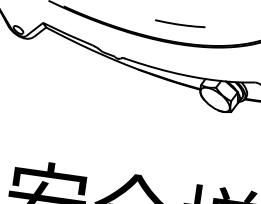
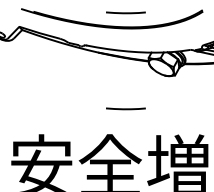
line: (162, 144) -> (125, 108), added

